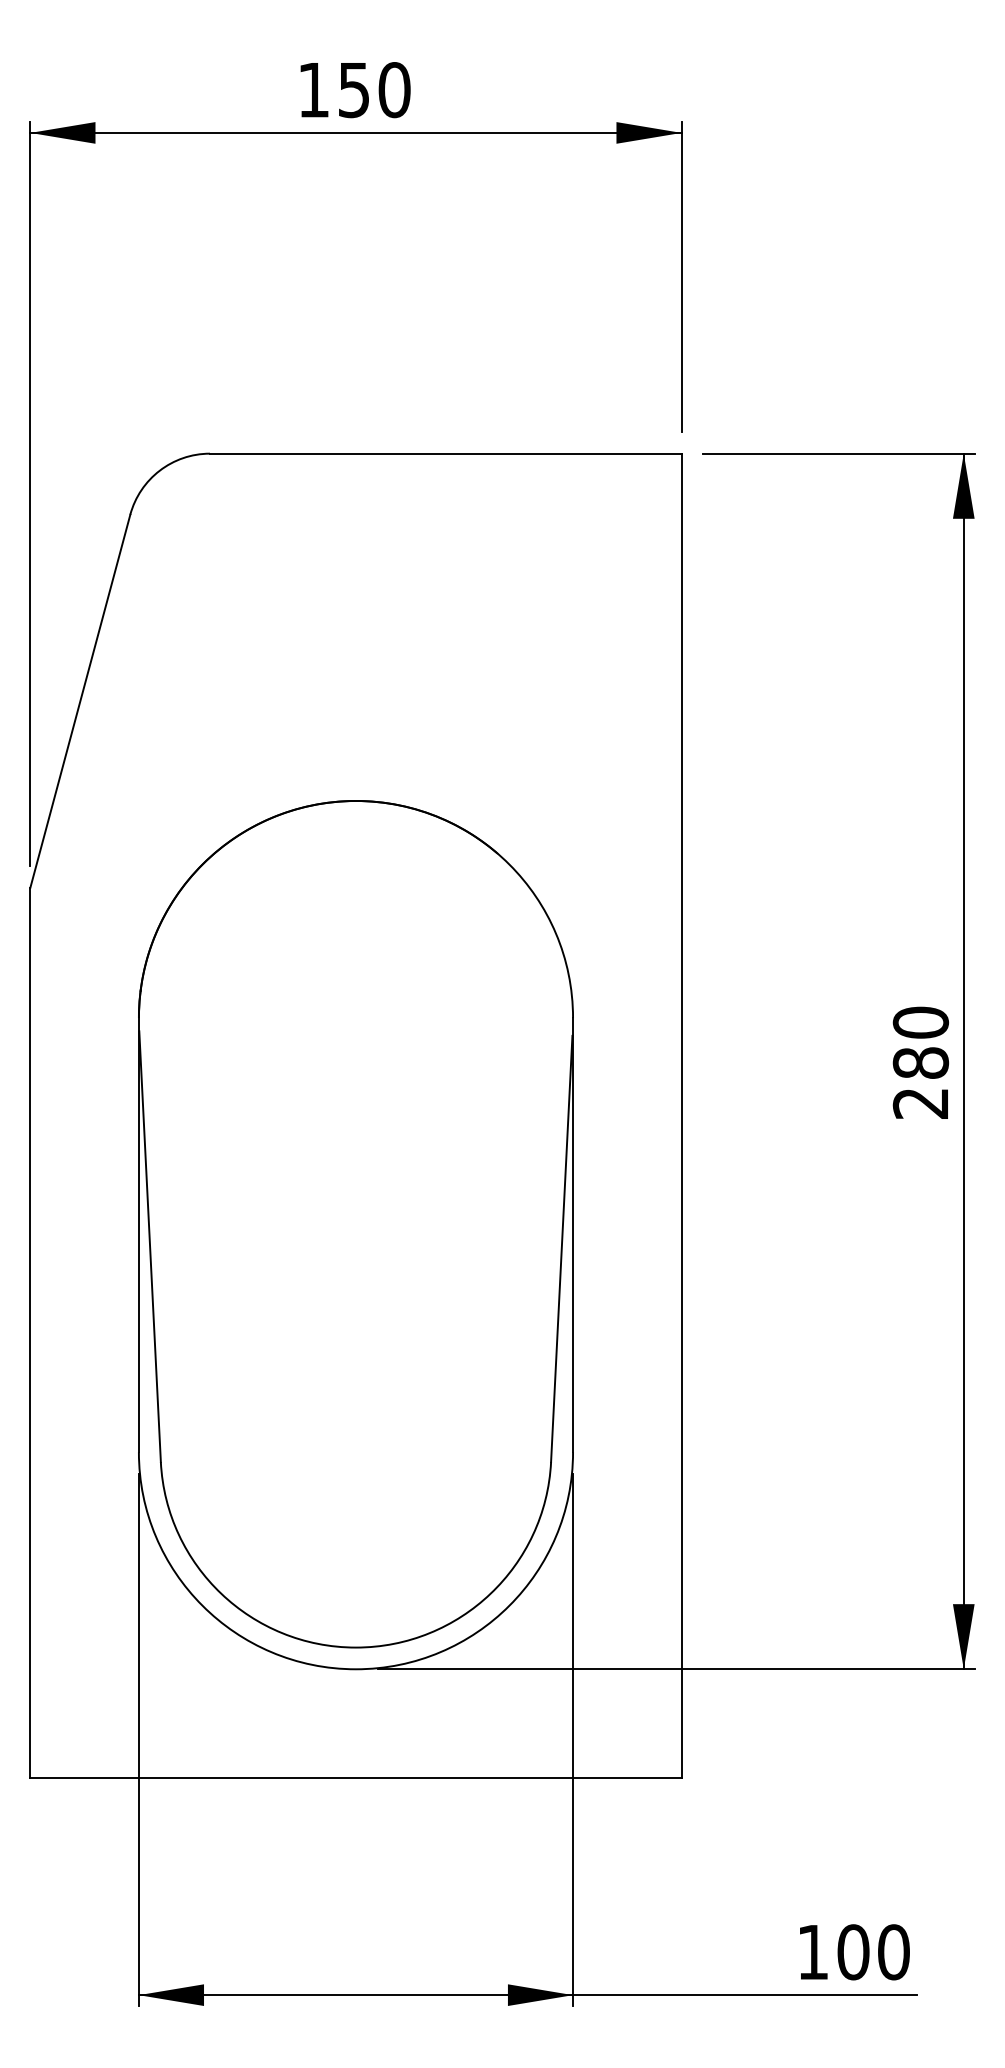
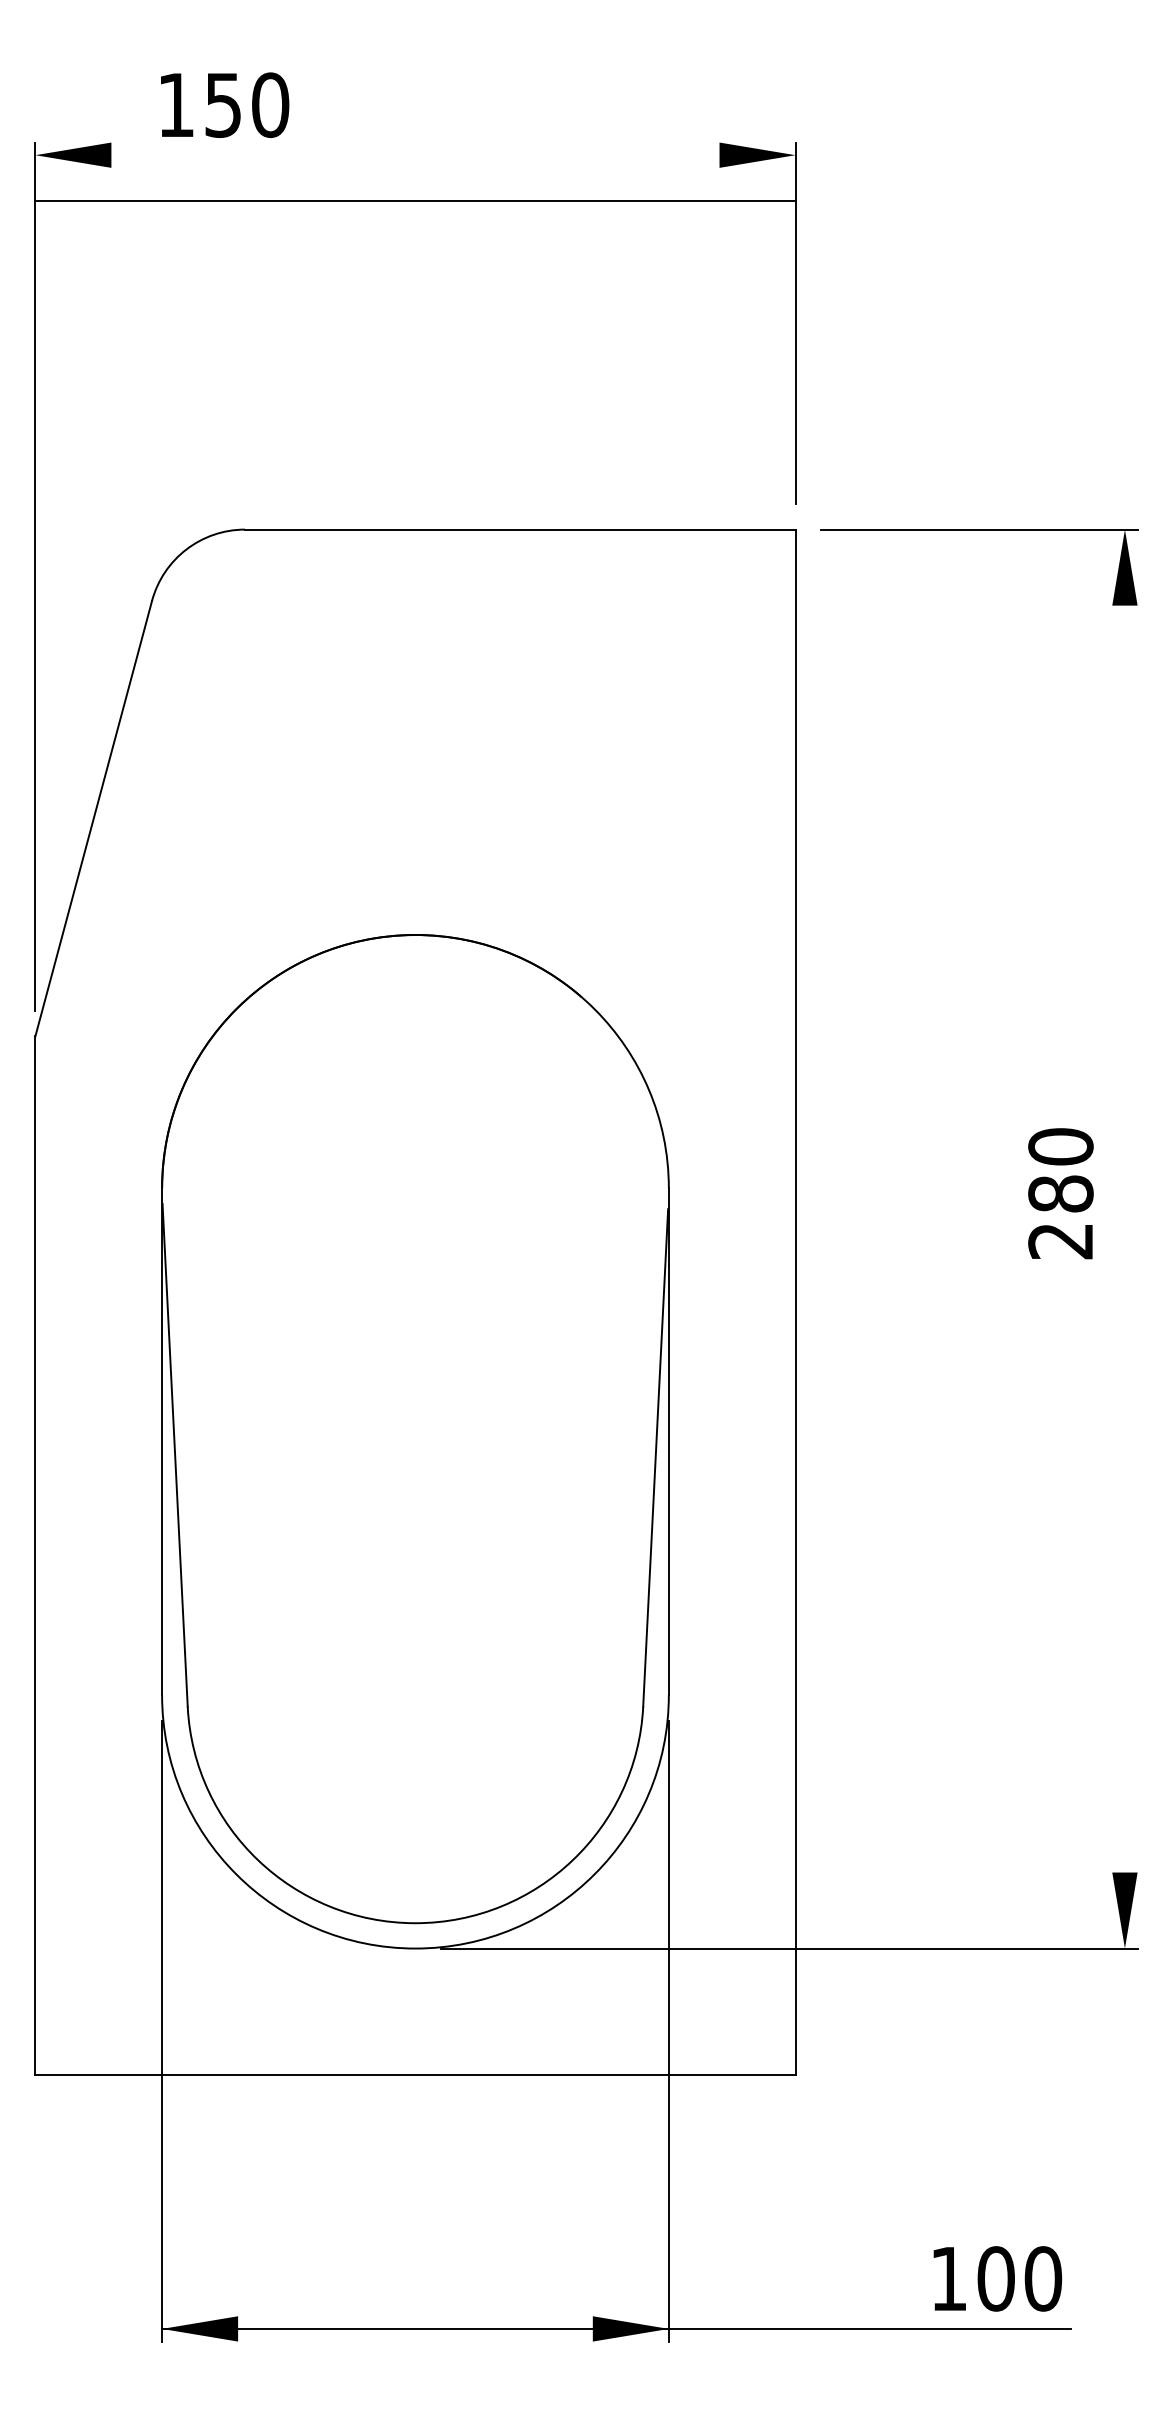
text: (356, 89) -> (225, 104), moved
line: (356, 133) -> (415, 201), moved
line: (963, 1060) -> (1124, 1238), removed
text: (920, 1062) -> (1060, 1193), moved

